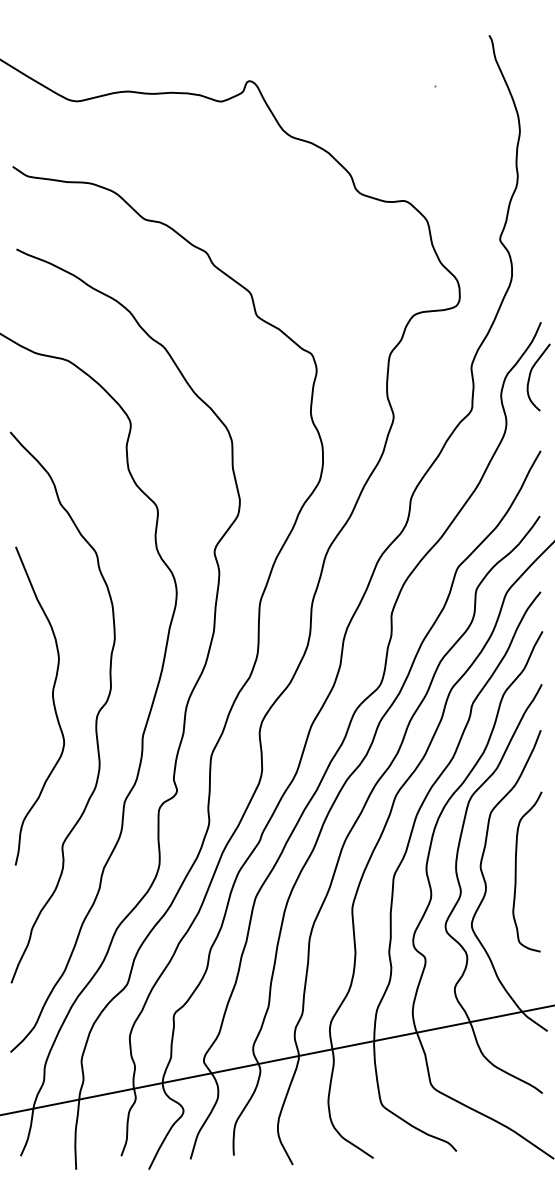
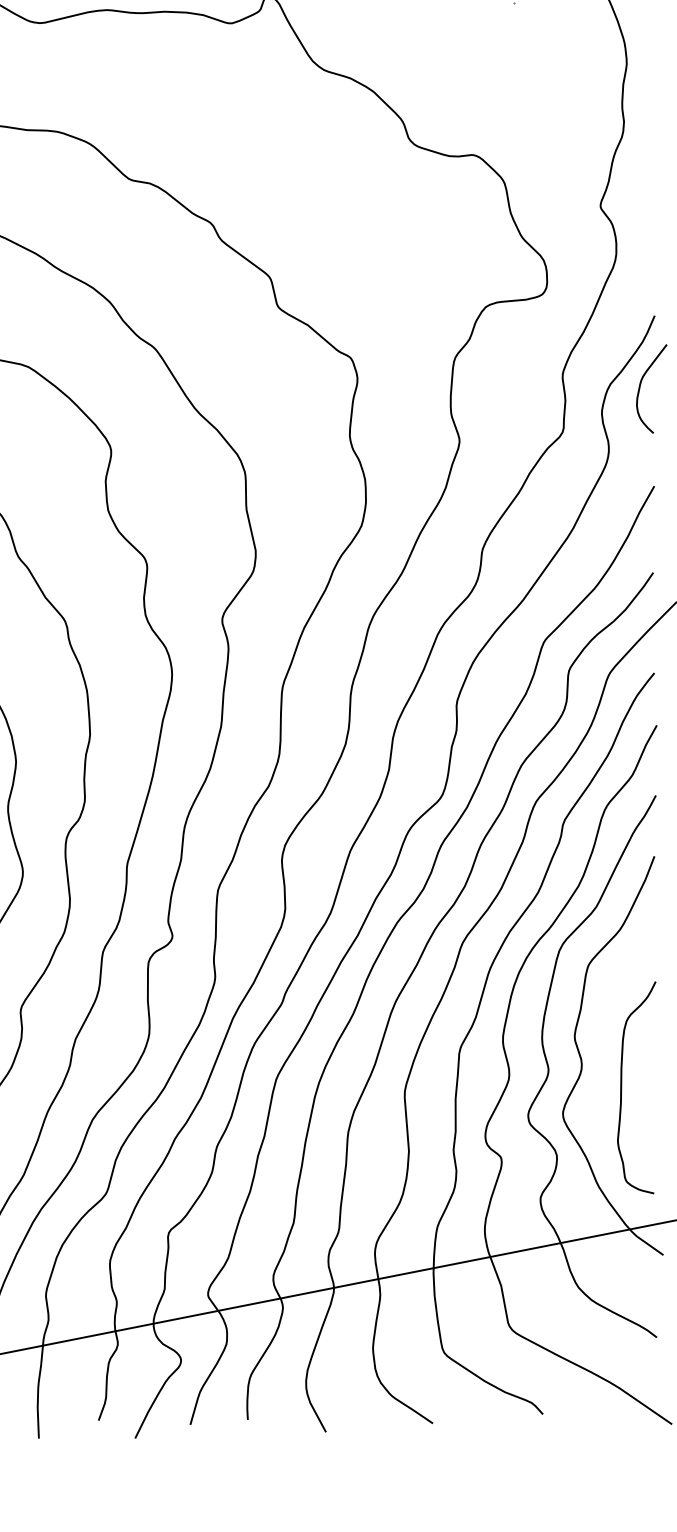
curve: (516, 871) -> (622, 1087), moved

